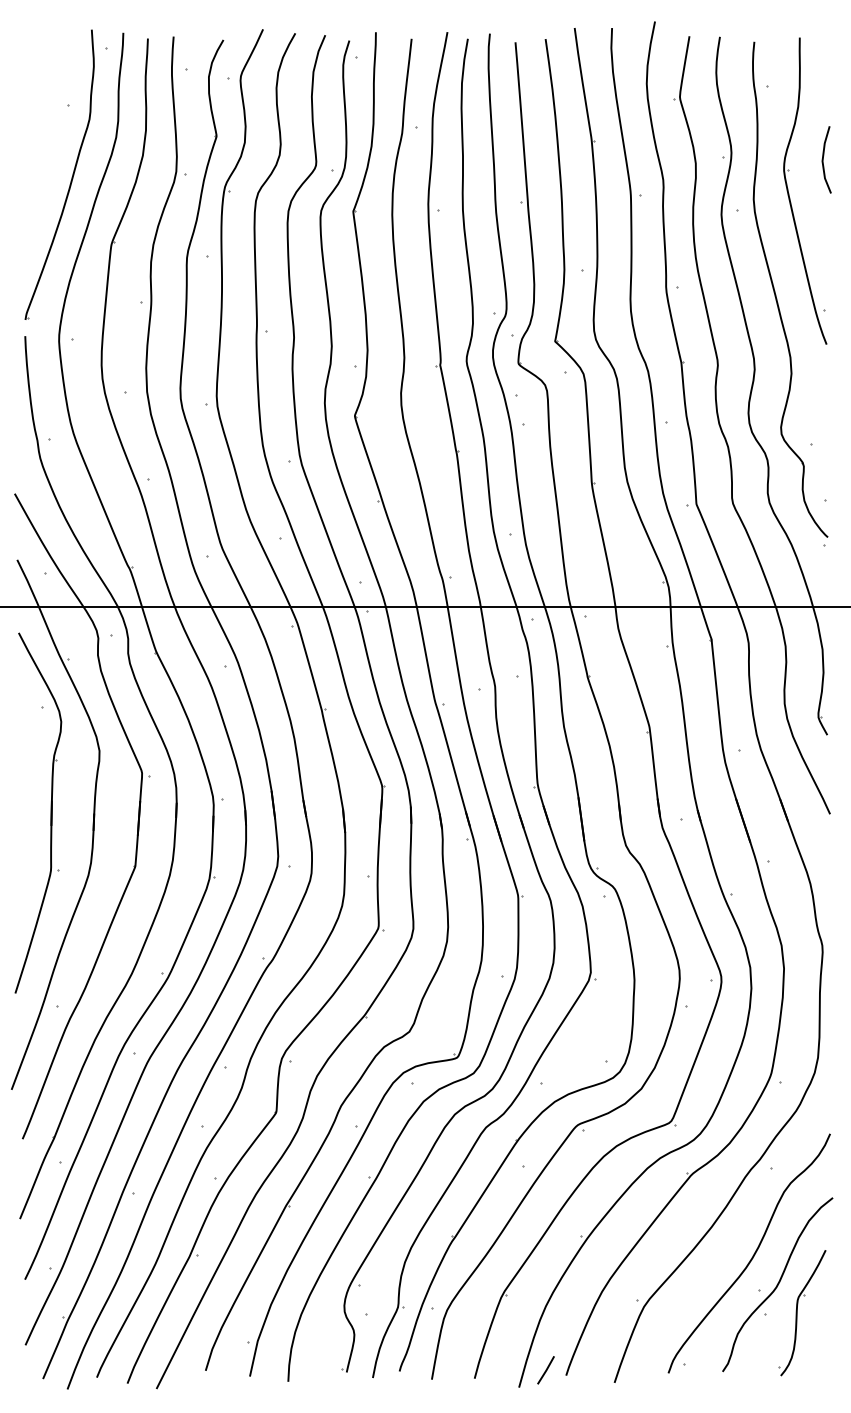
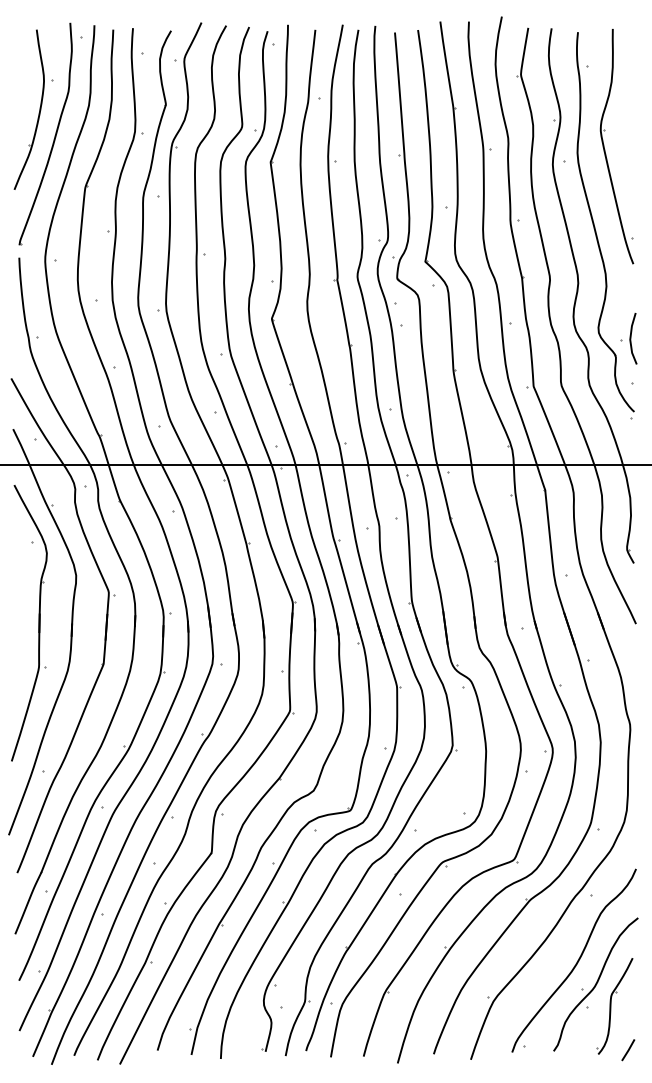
part: (51, 142) -> (39, 109), added
line: (823, 159) -> (630, 338), moved
line: (545, 1370) -> (627, 1050), moved

